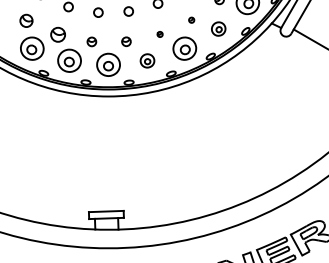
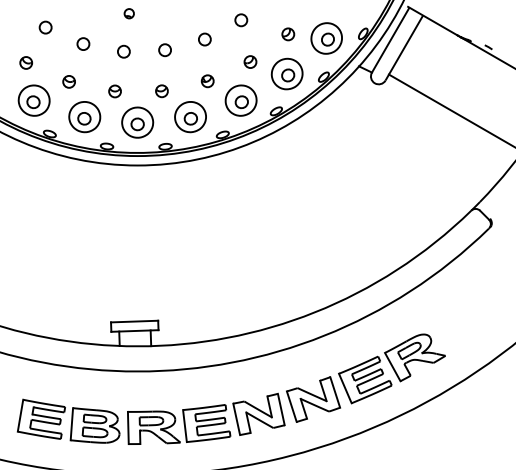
part: (191, 19) -> (250, 61), size x1.67
part: (25, 20) -> (25, 62), size x0.71
part: (218, 28) -> (286, 73), size x1.67
part: (57, 34) -> (68, 81), size x0.62
part: (160, 34) -> (207, 81), size x1.67
part: (147, 61) -> (190, 117), size x1.67

